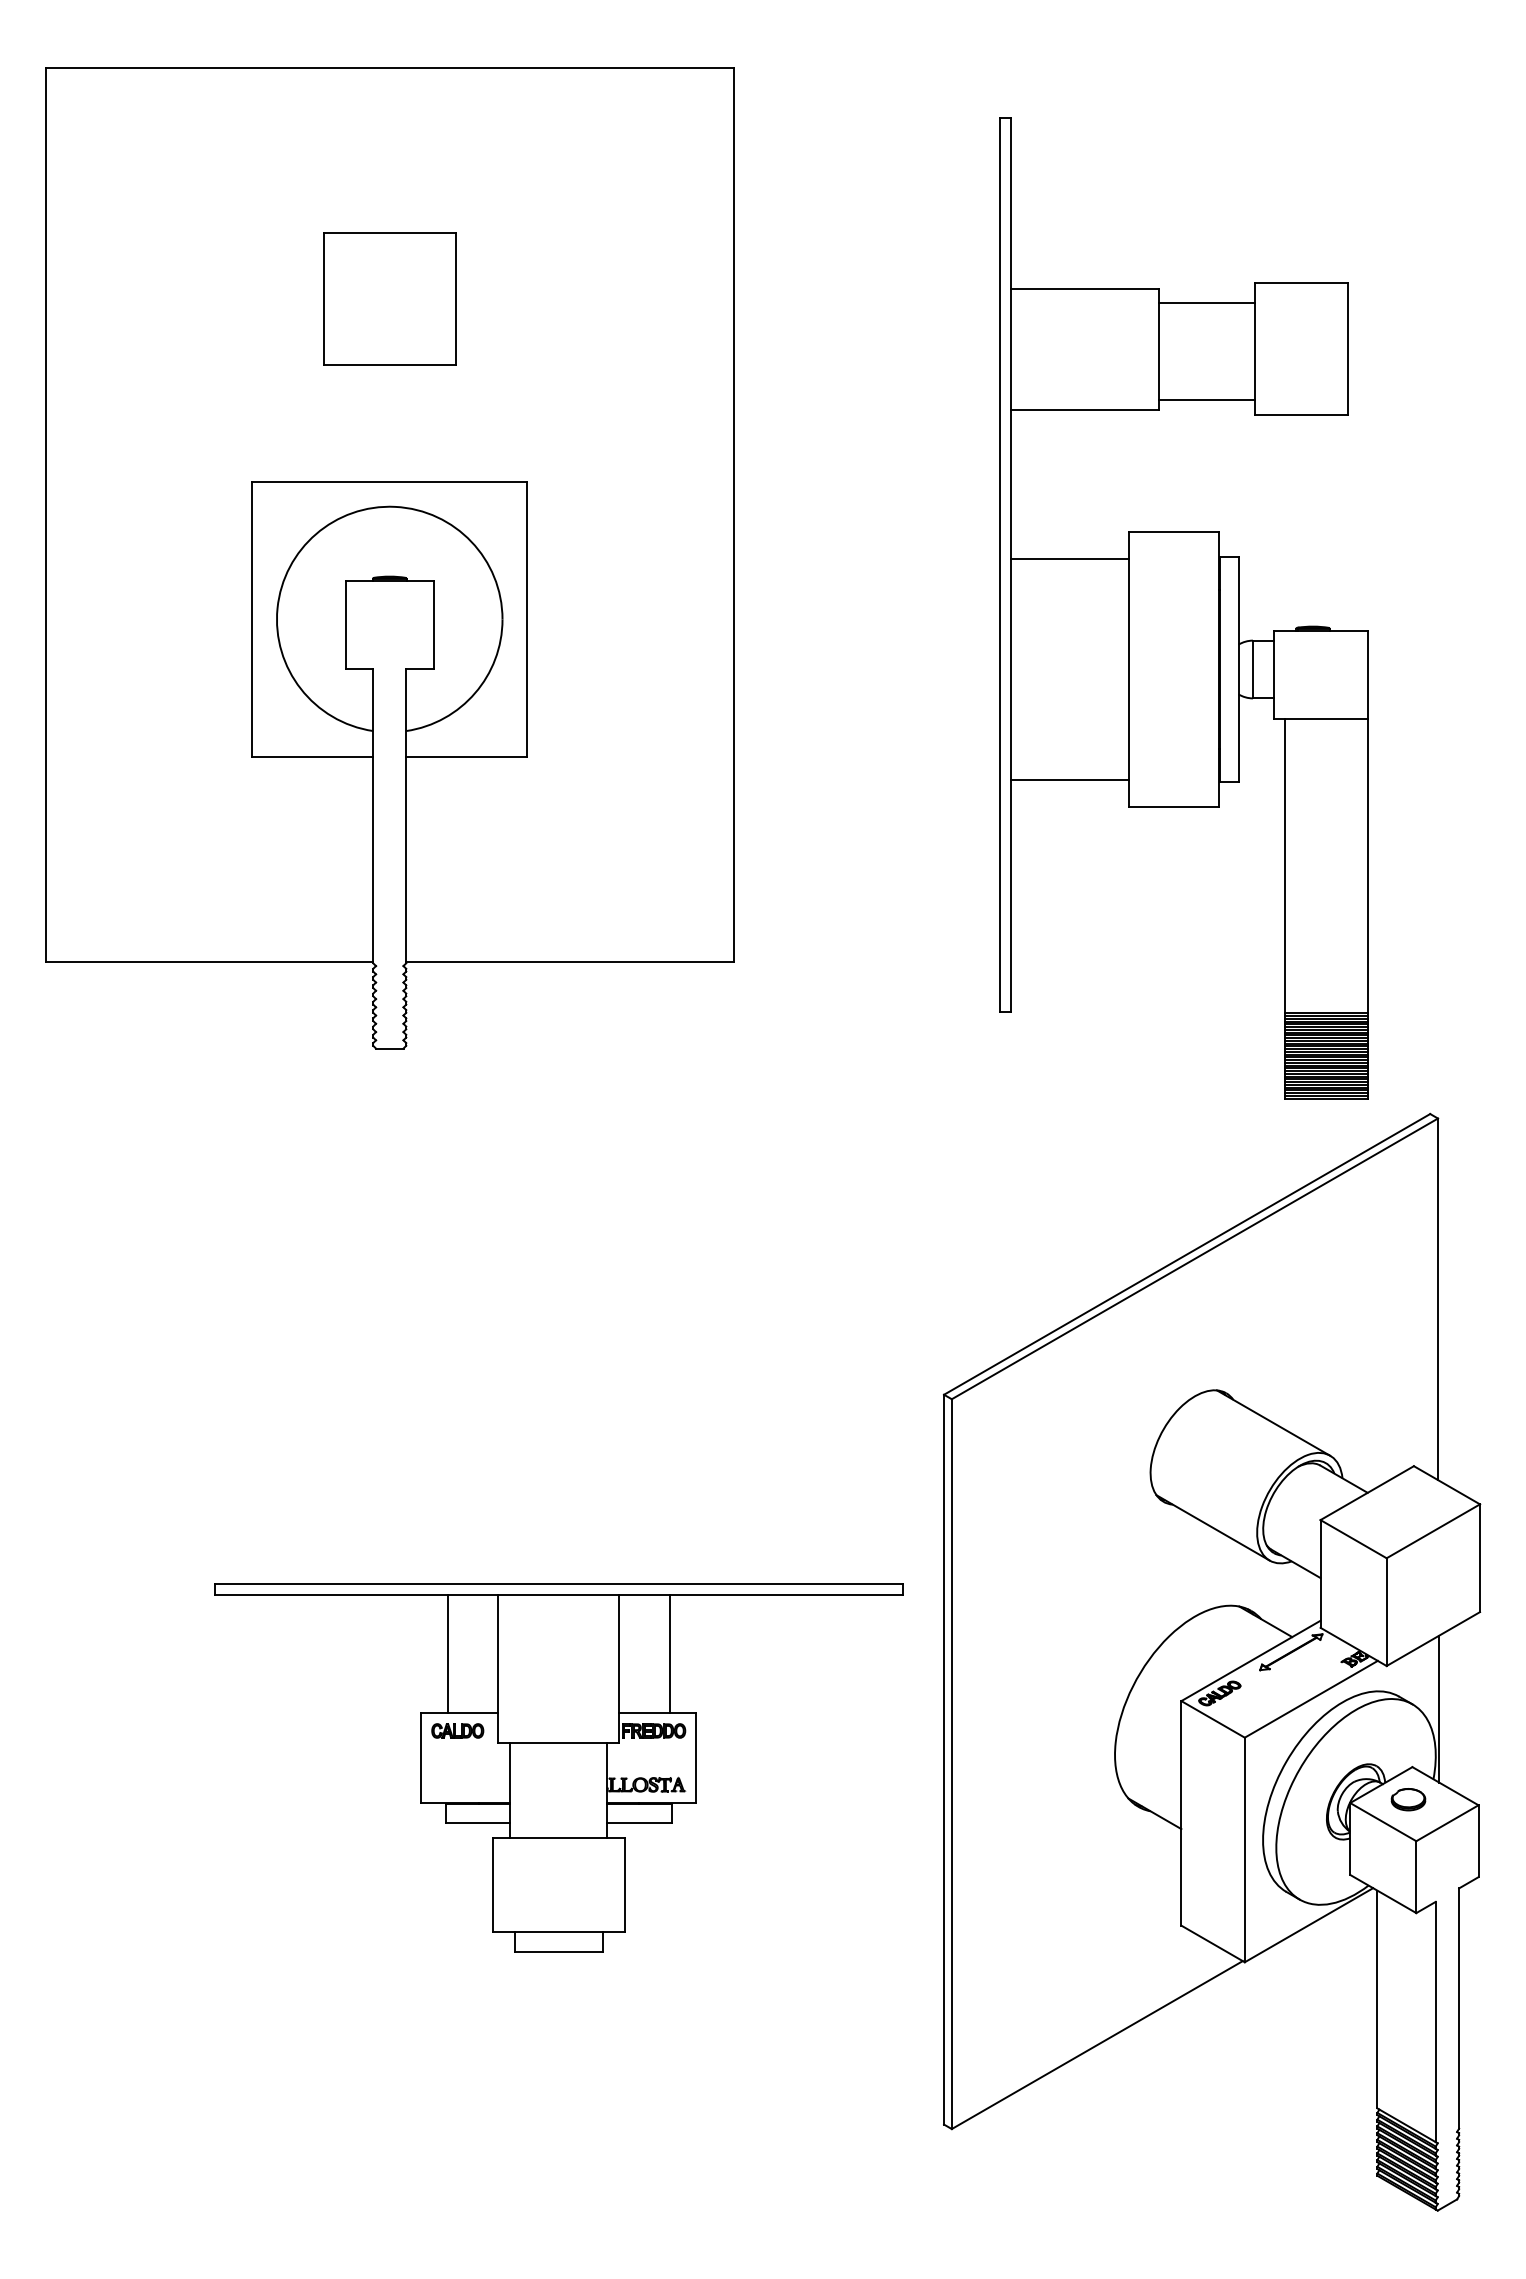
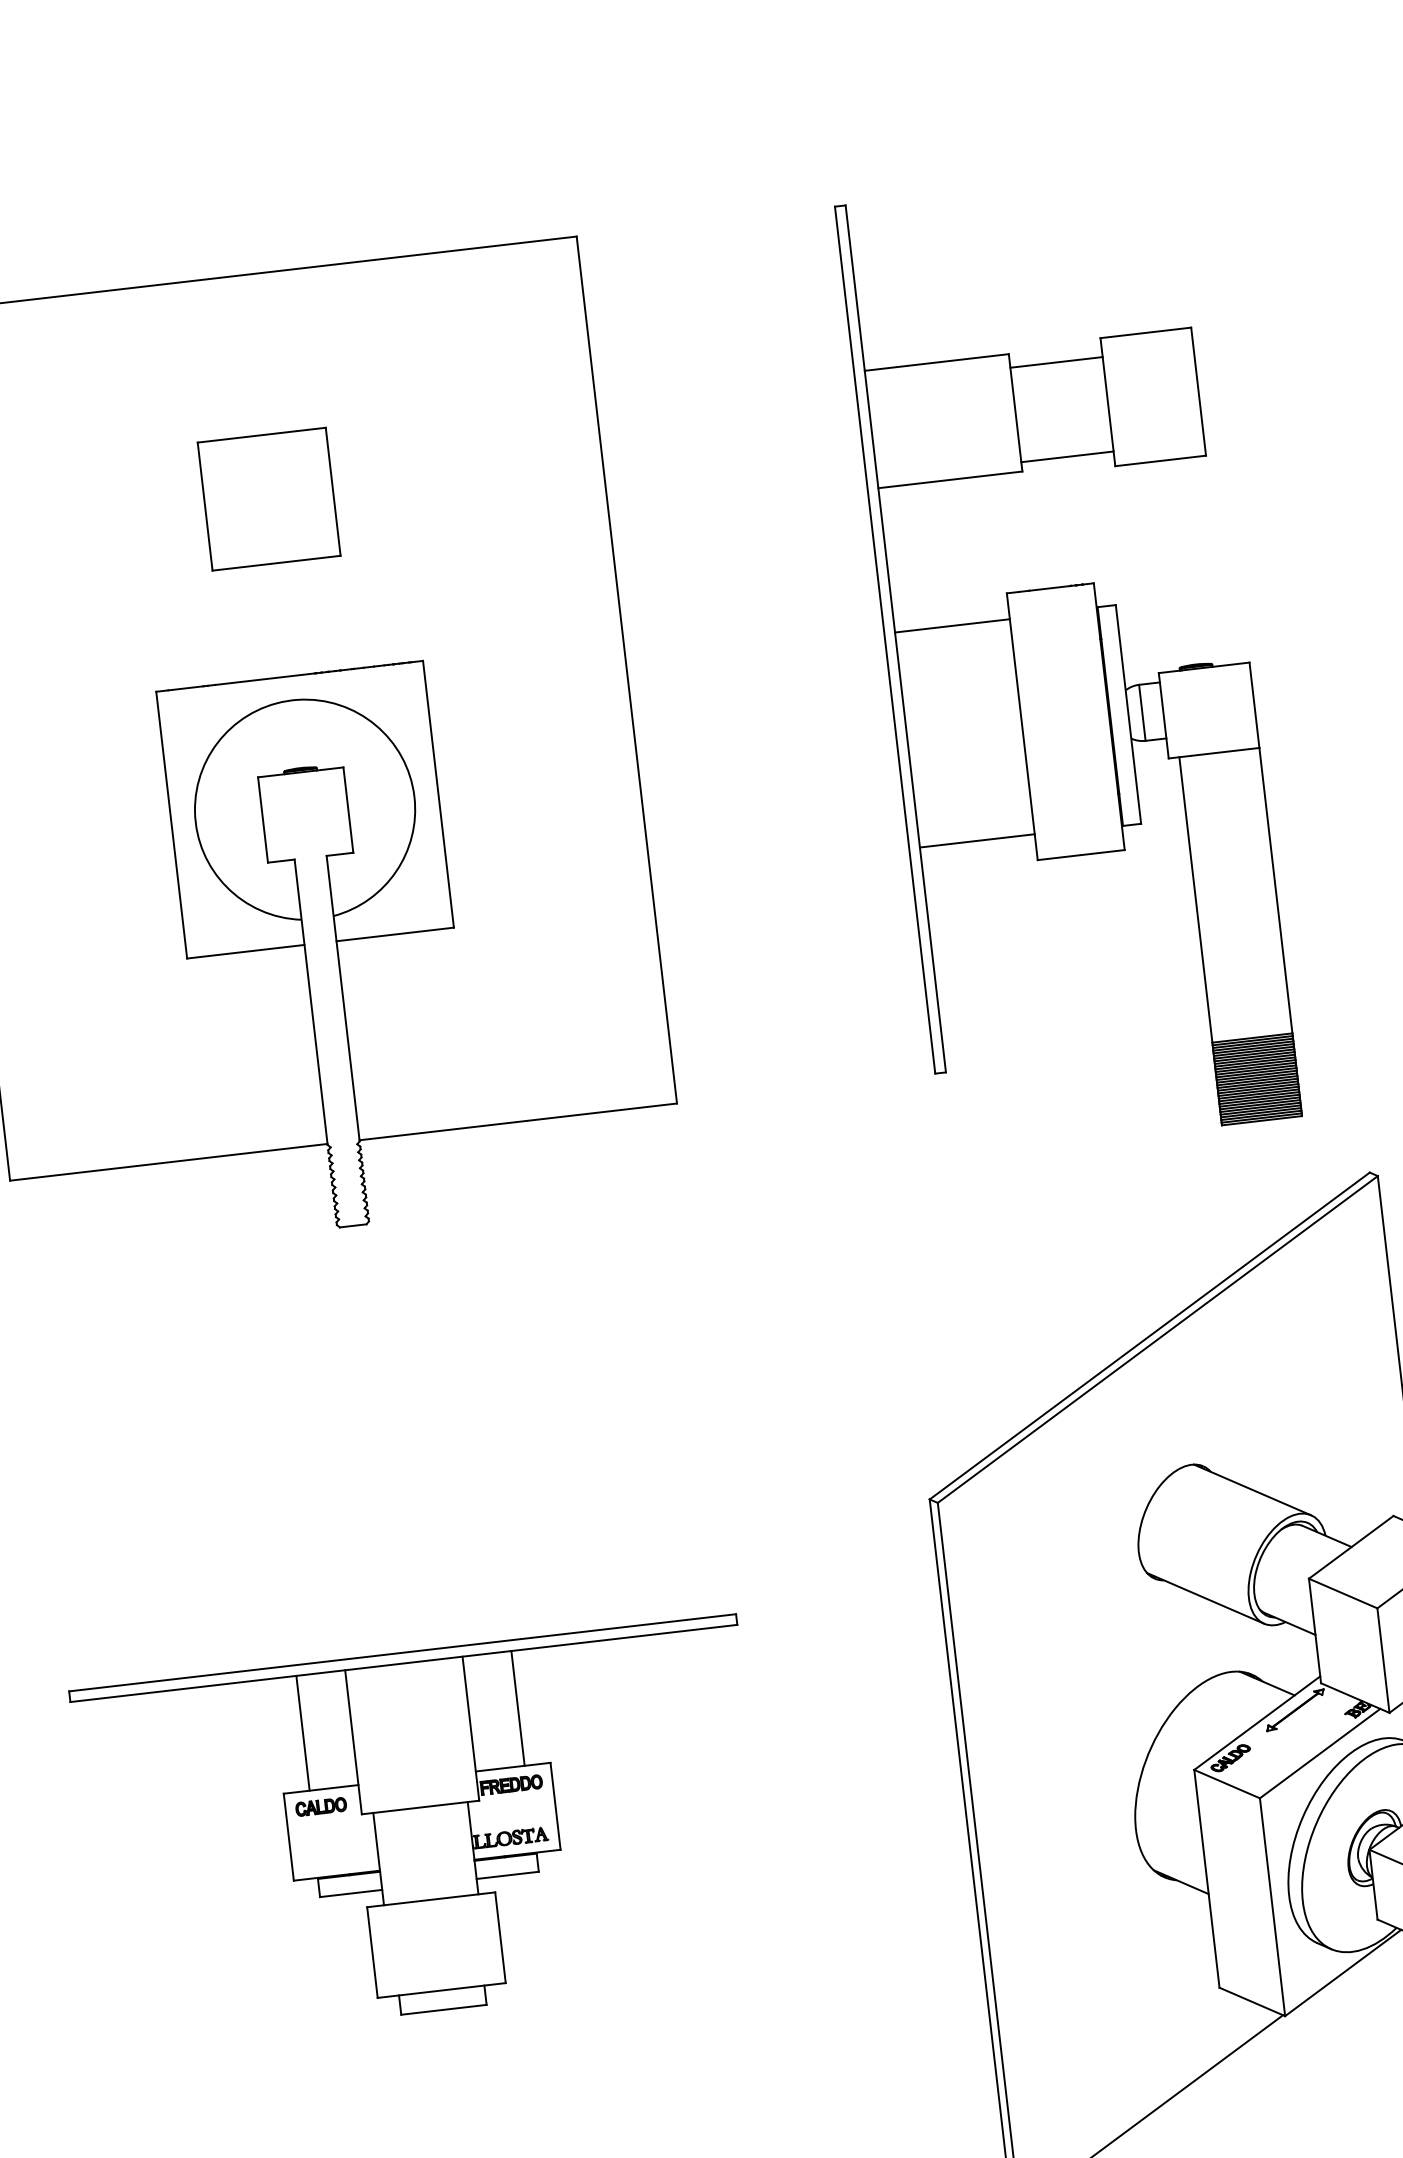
part: (1183, 608) -> (1068, 661), moved
part: (558, 1767) -> (423, 1831), moved

